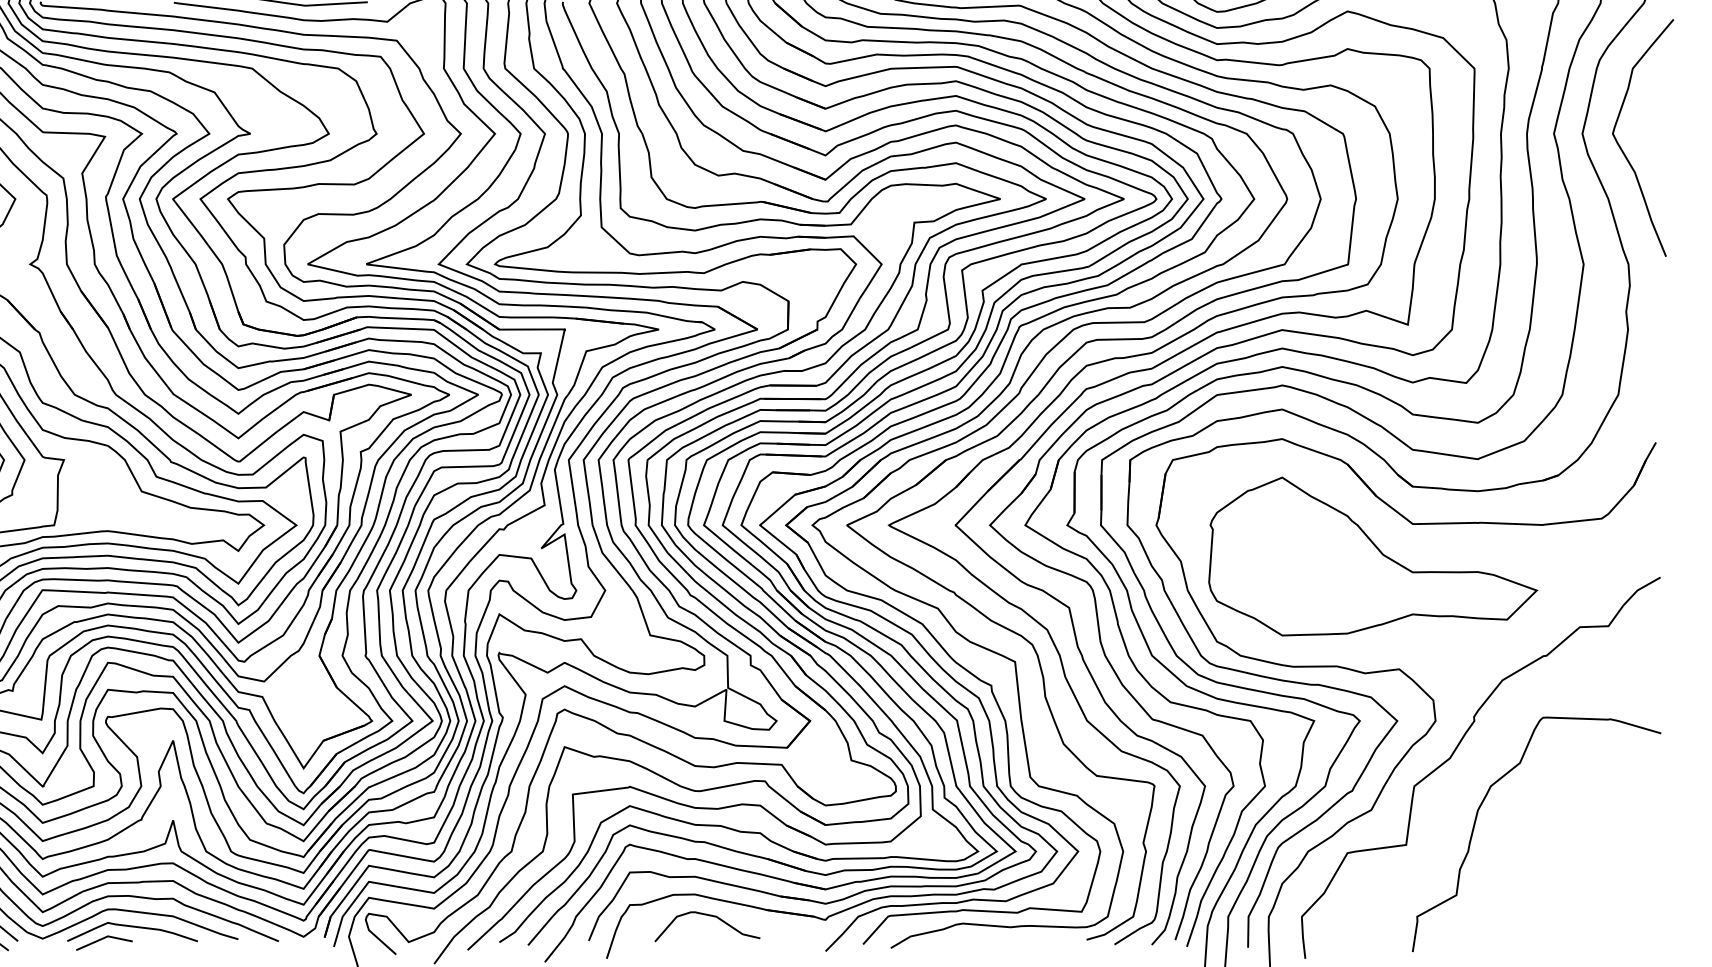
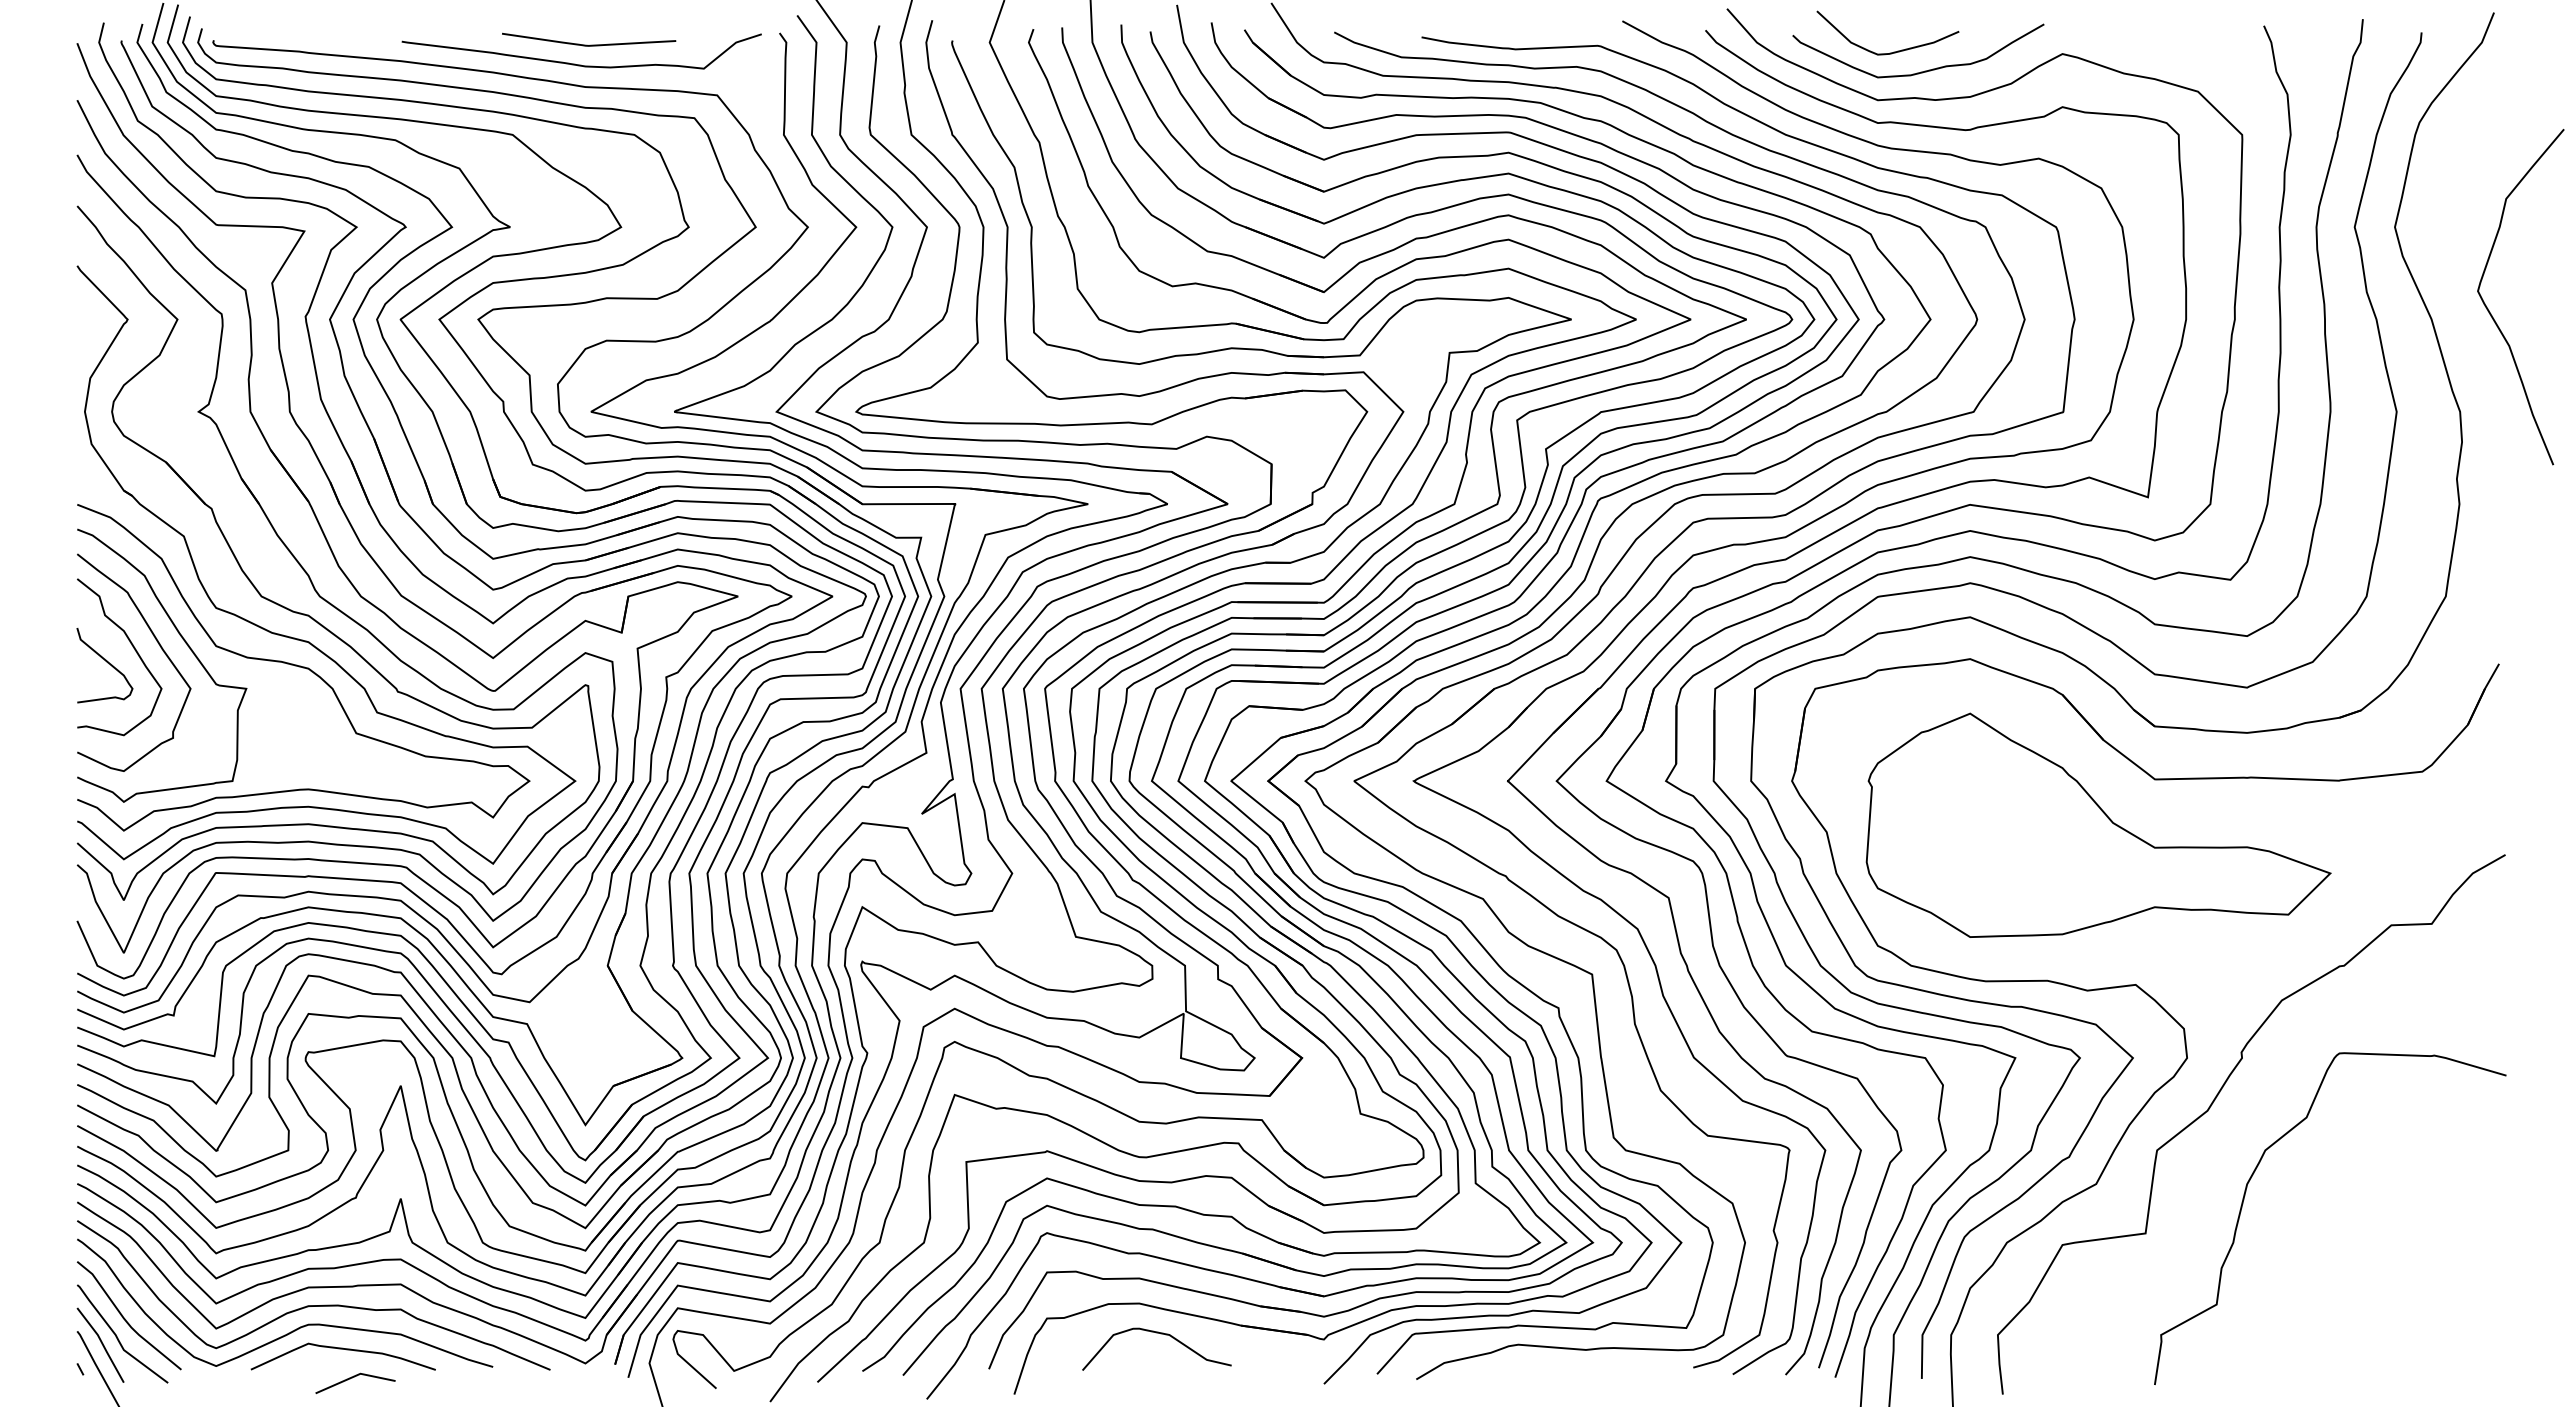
curve: (1622, 149) -> (2491, 313), moved
line: (102, 939) -> (352, 1378), moved

